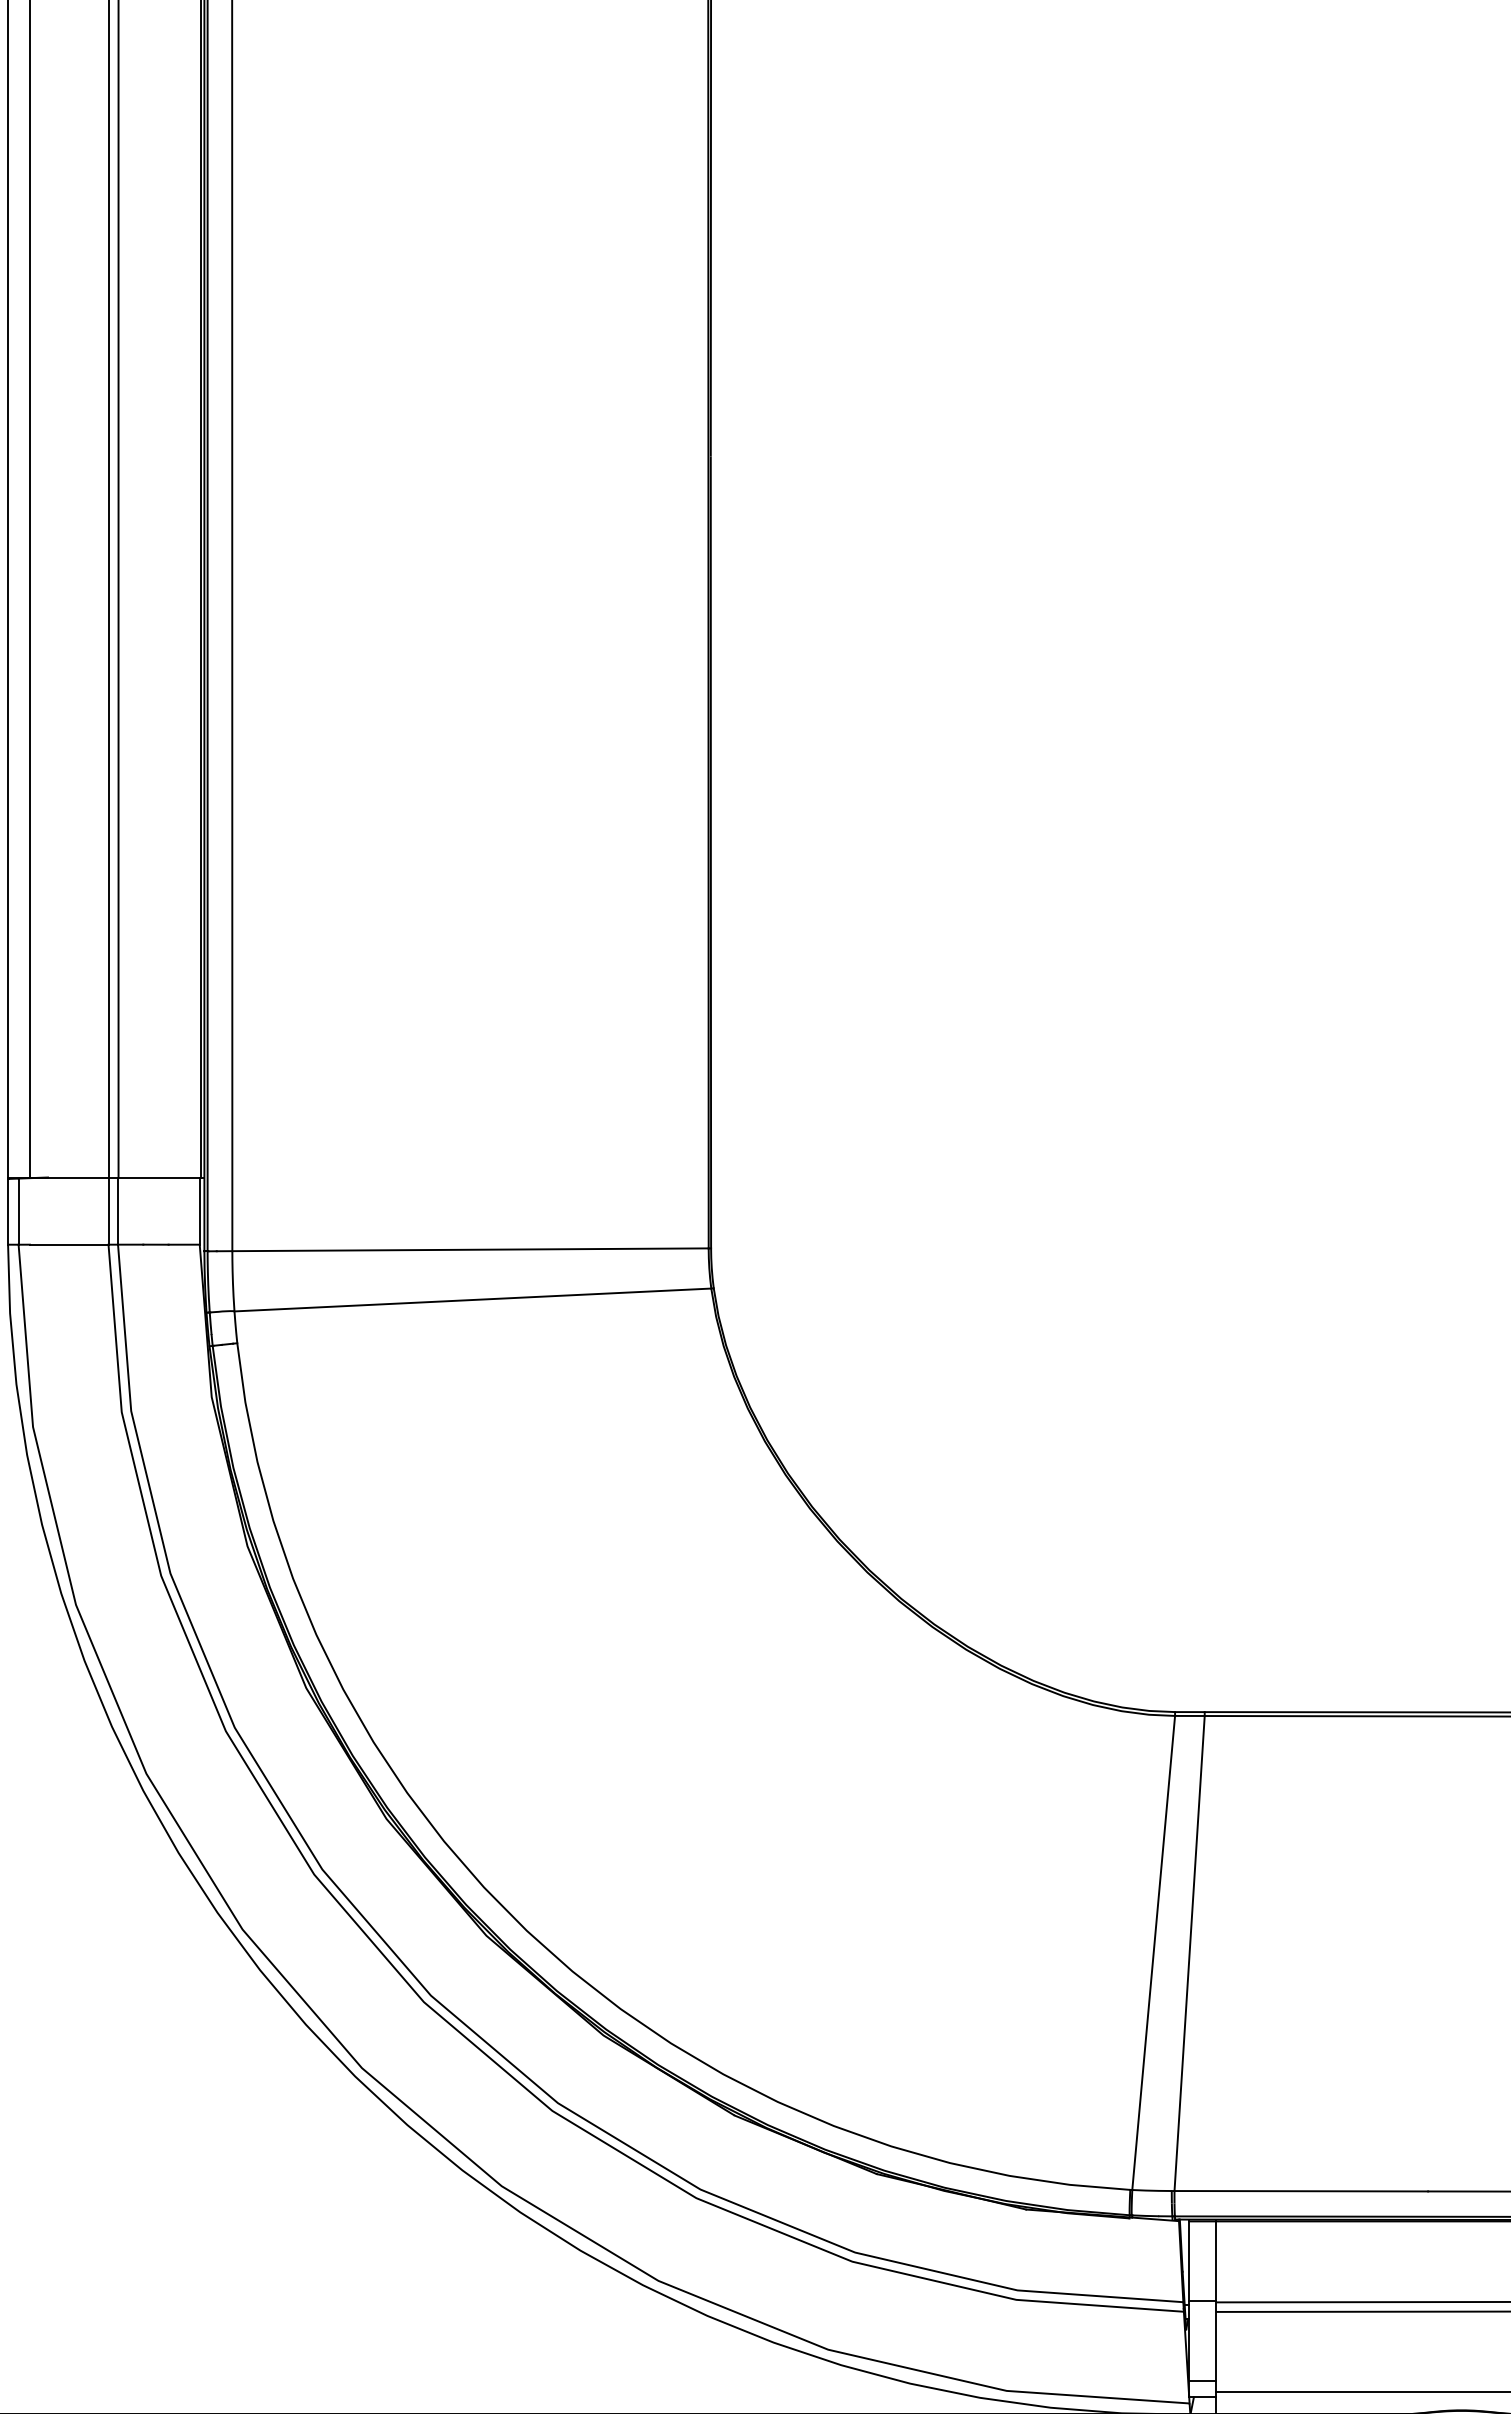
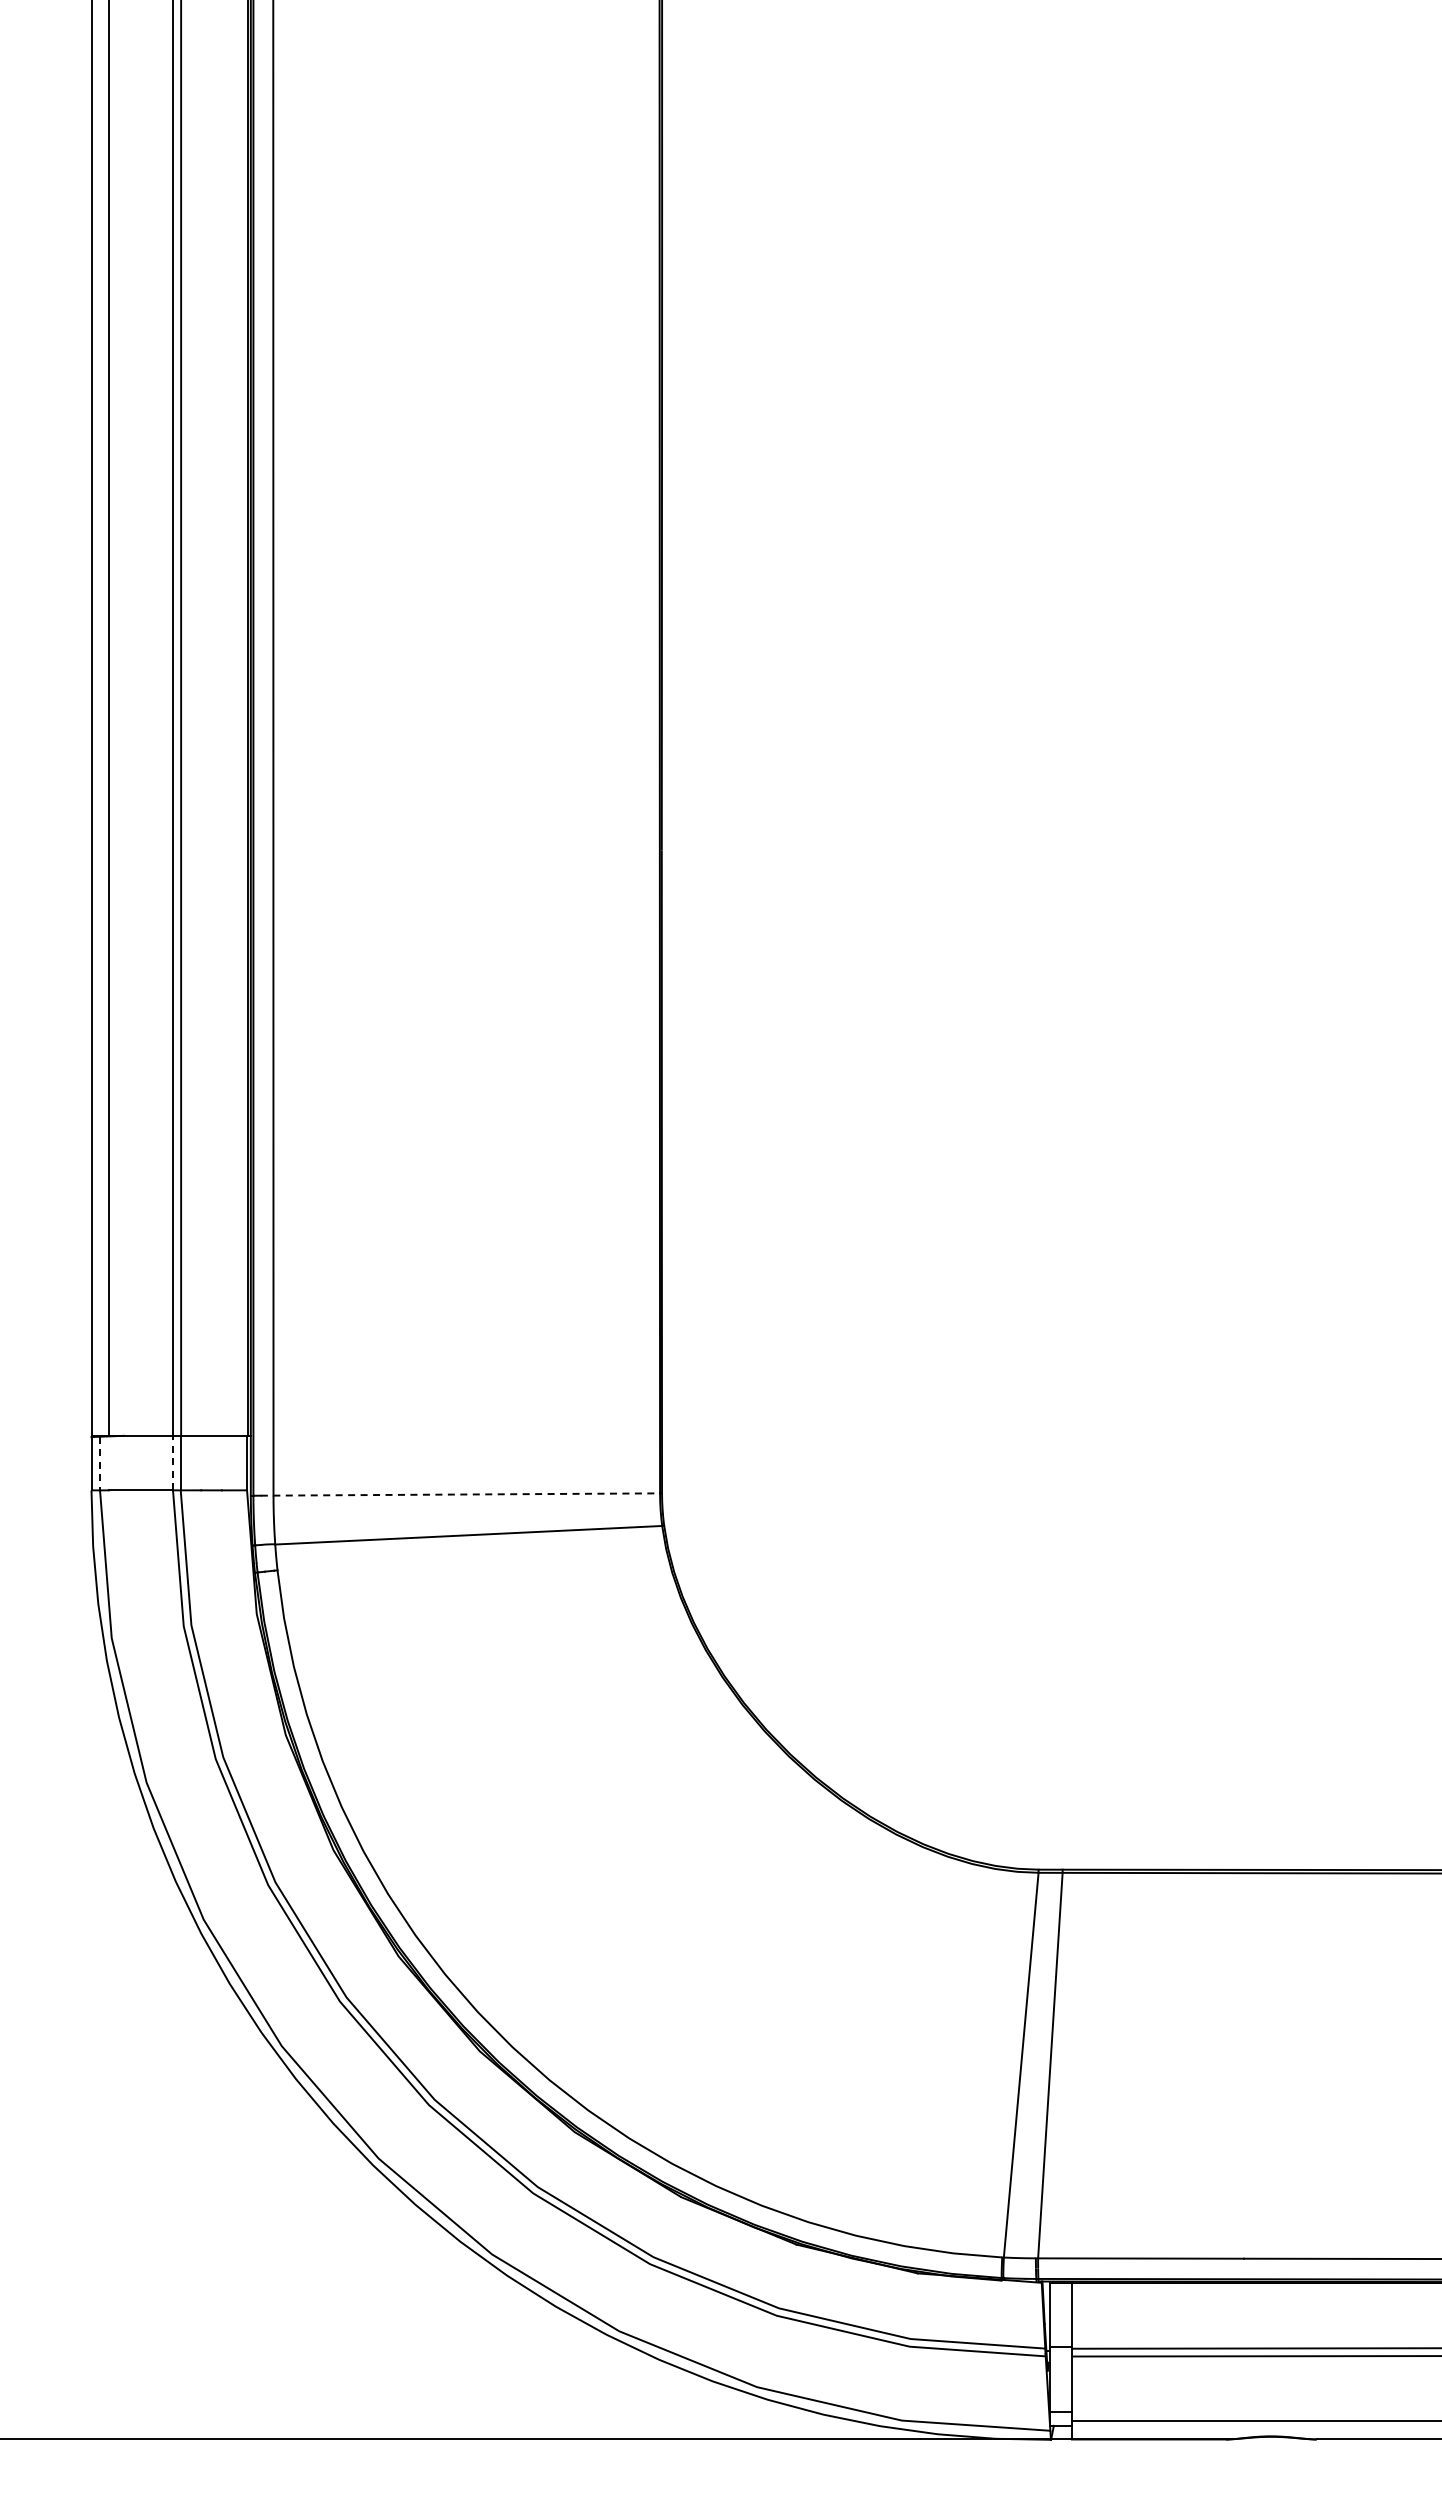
line: (109, 1210) -> (173, 1462), solid -> dashed
line: (19, 1211) -> (100, 1463), solid -> dashed
line: (462, 1249) -> (460, 1494), solid -> dashed

